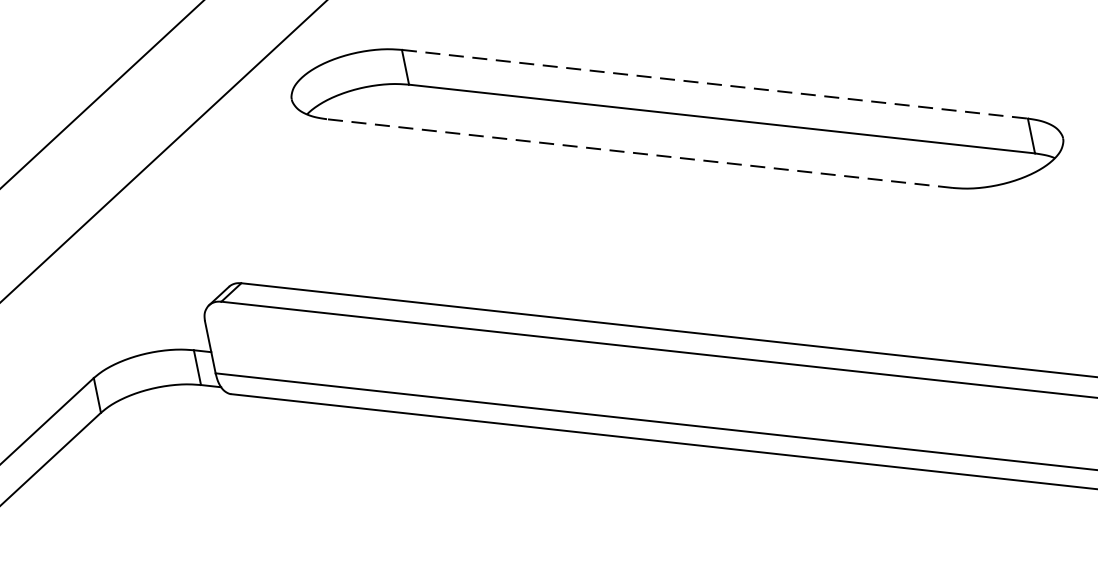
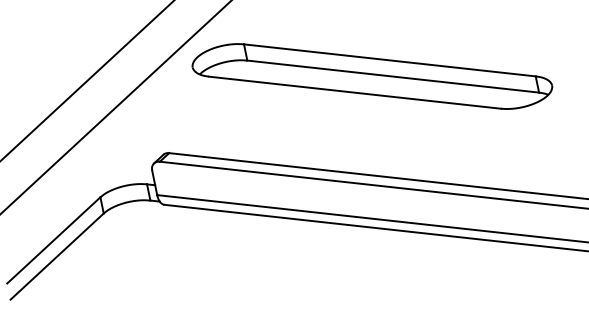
line: (714, 84) -> (389, 60), dashed -> solid
line: (638, 153) -> (354, 92), dashed -> solid

